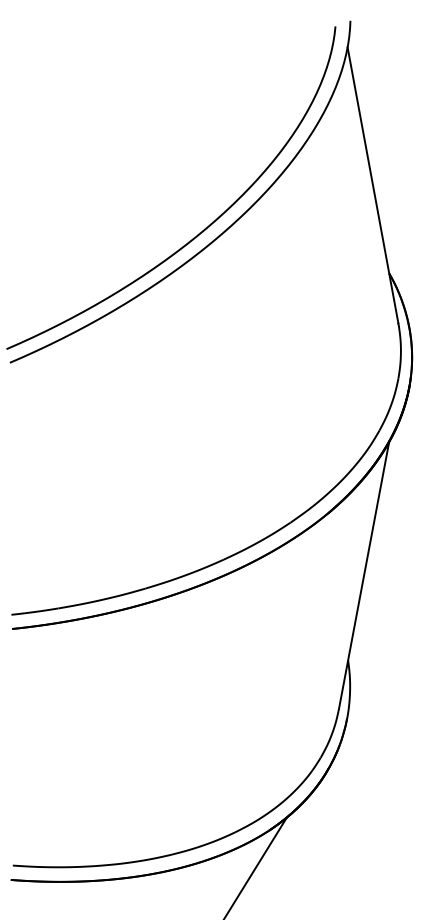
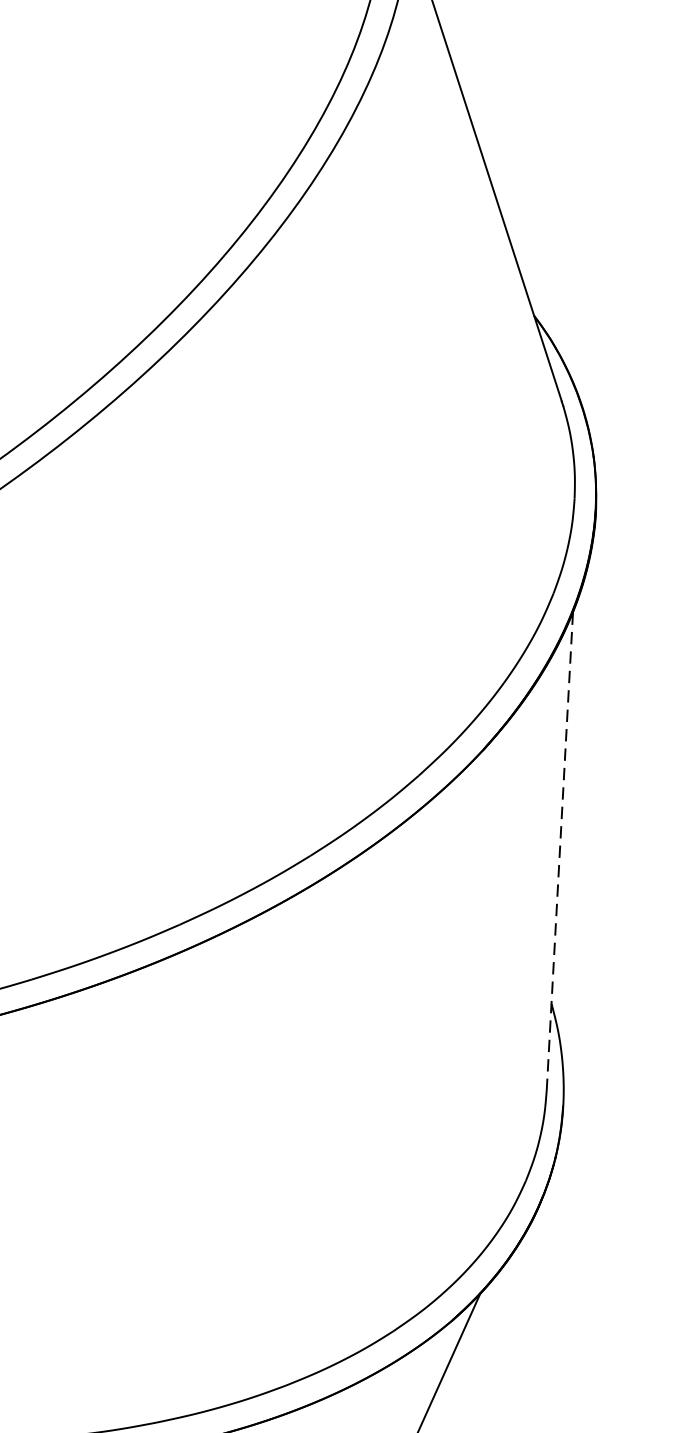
line: (364, 575) -> (560, 851), solid -> dashed

